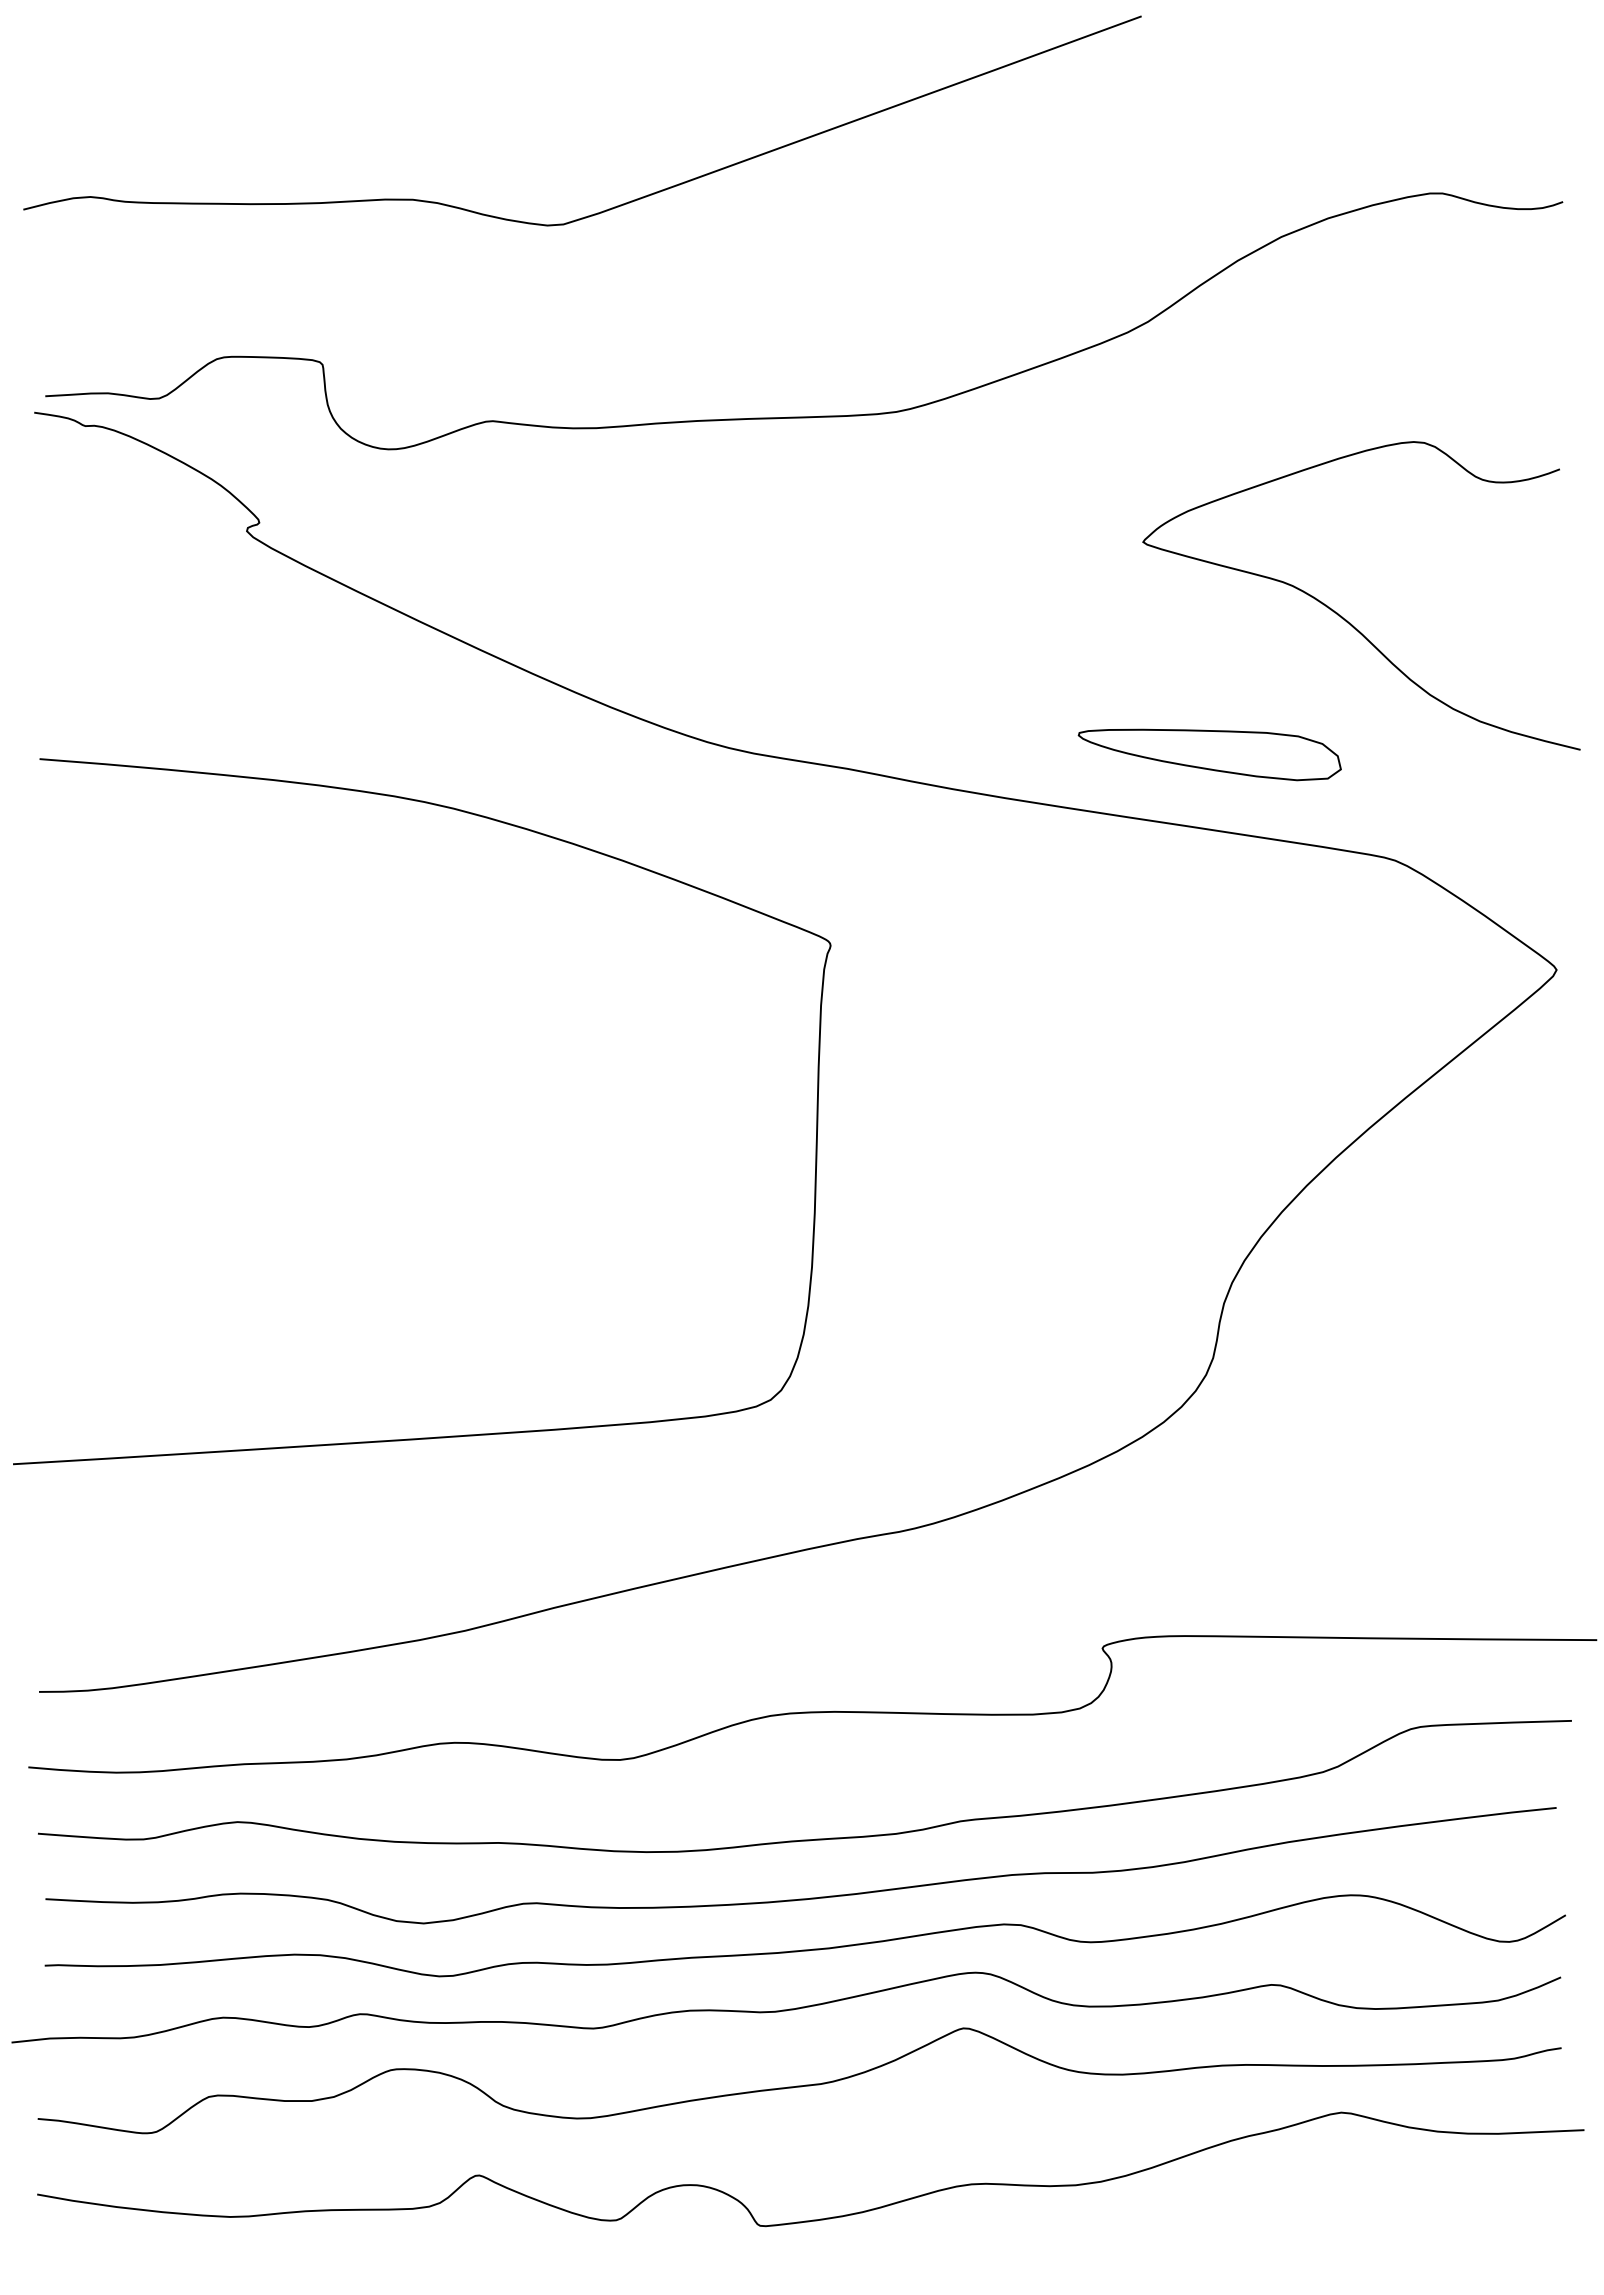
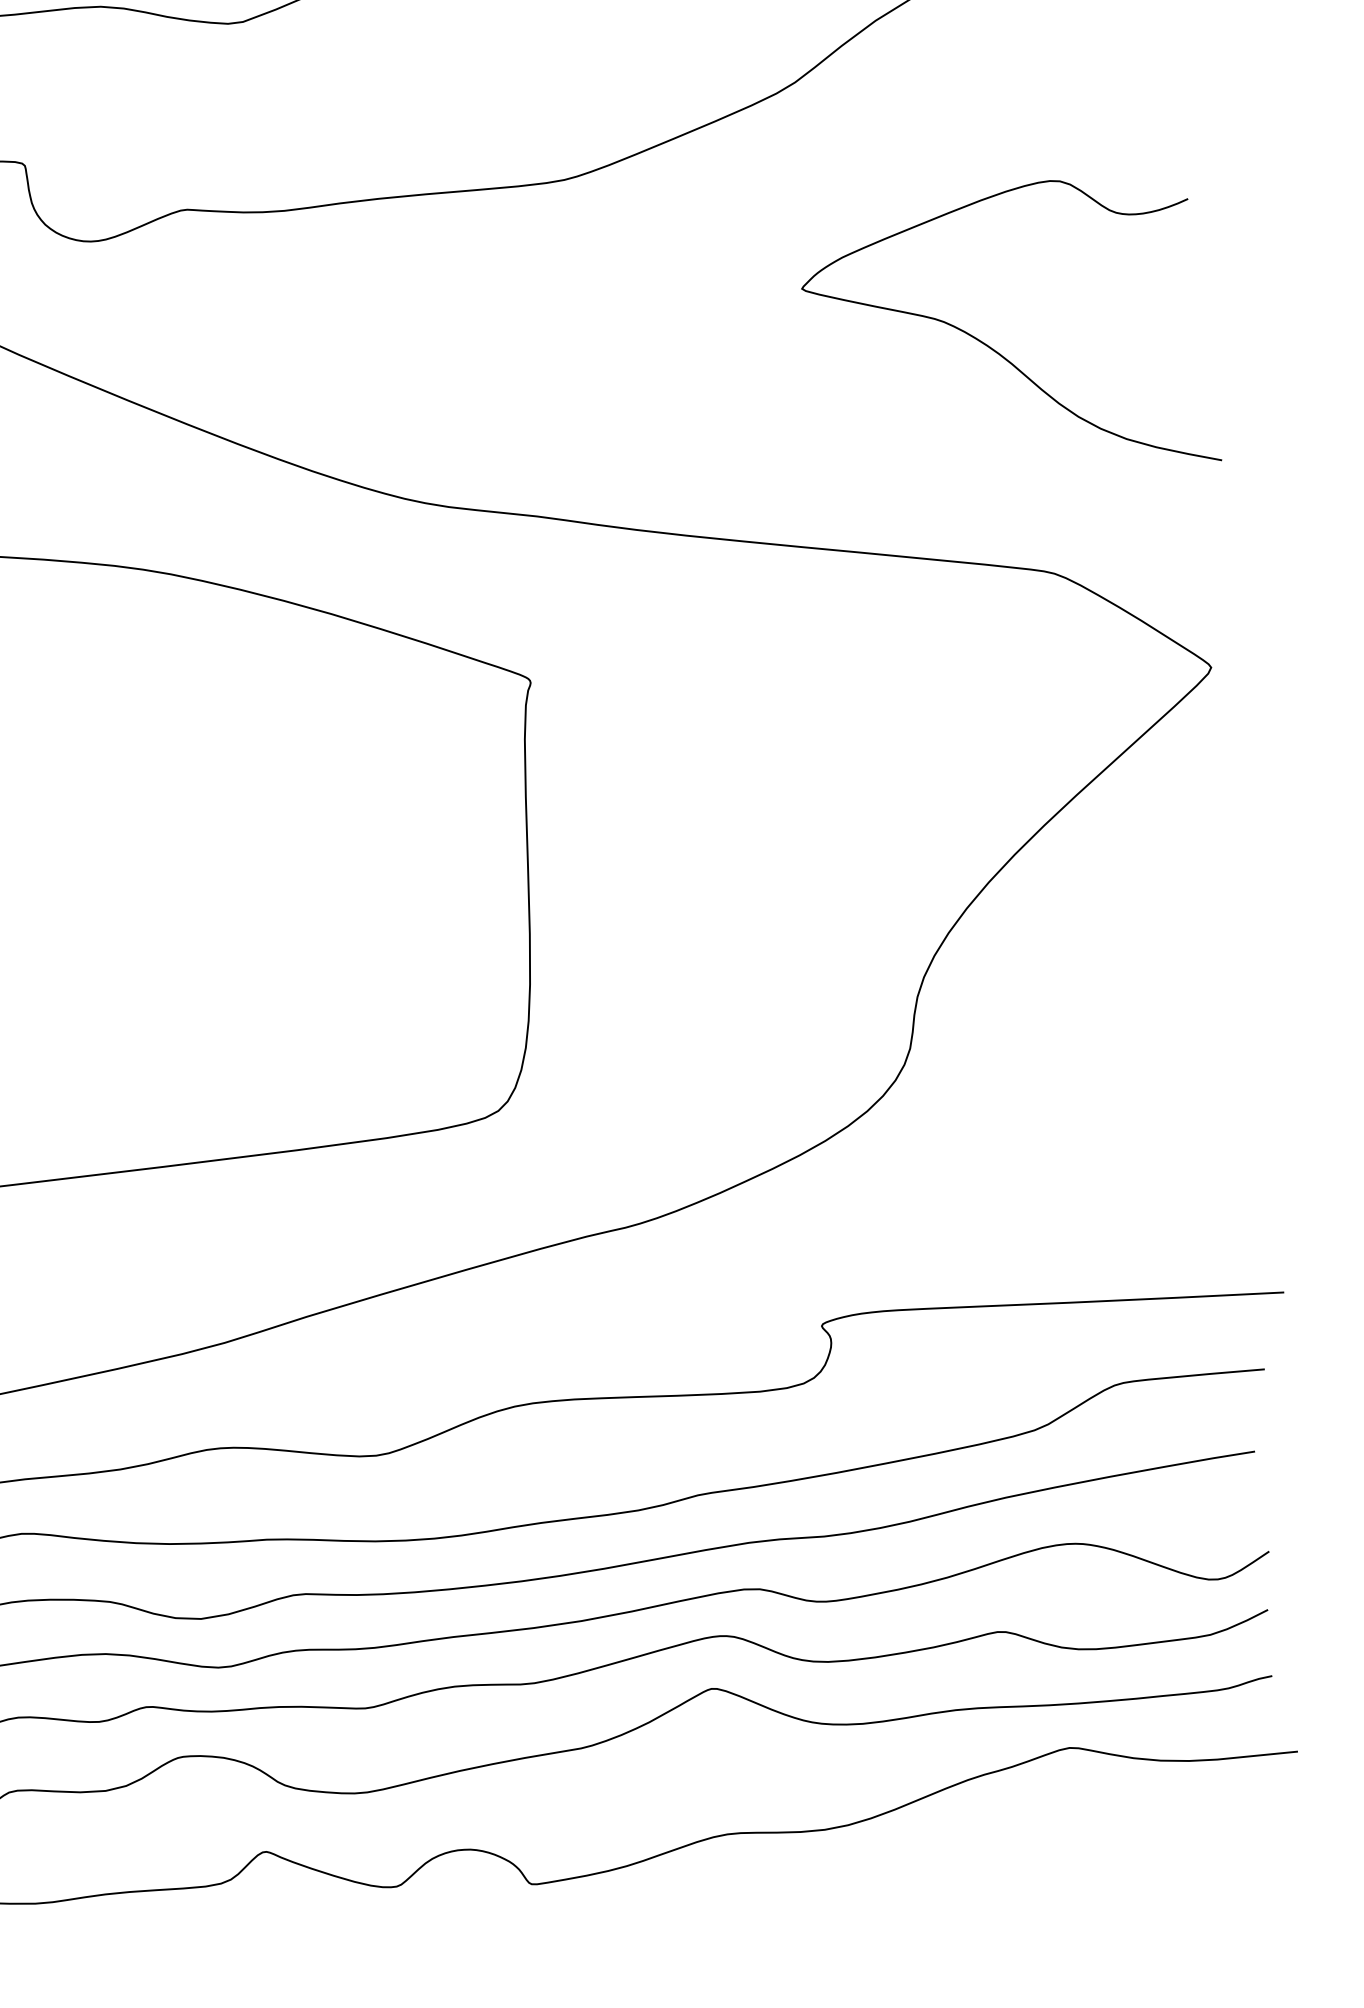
part: (1209, 754) -> (875, 484), removed

